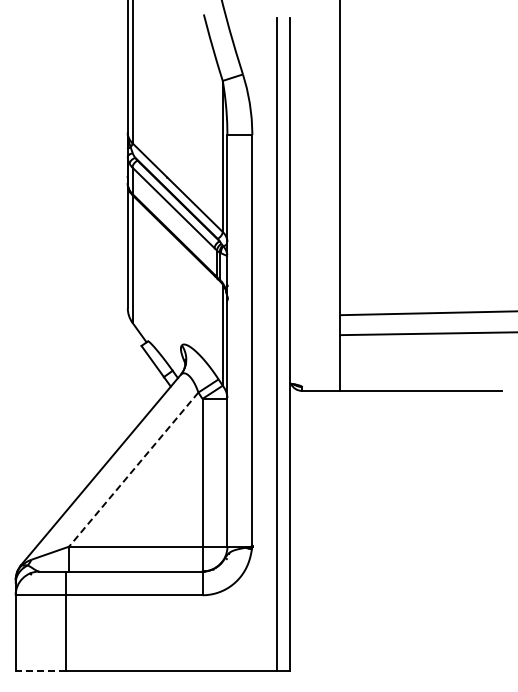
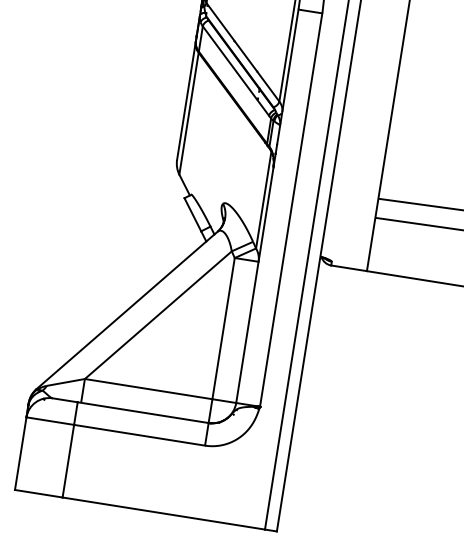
line: (133, 469) -> (158, 315), dashed -> solid
line: (40, 671) -> (38, 493), dashed -> solid

